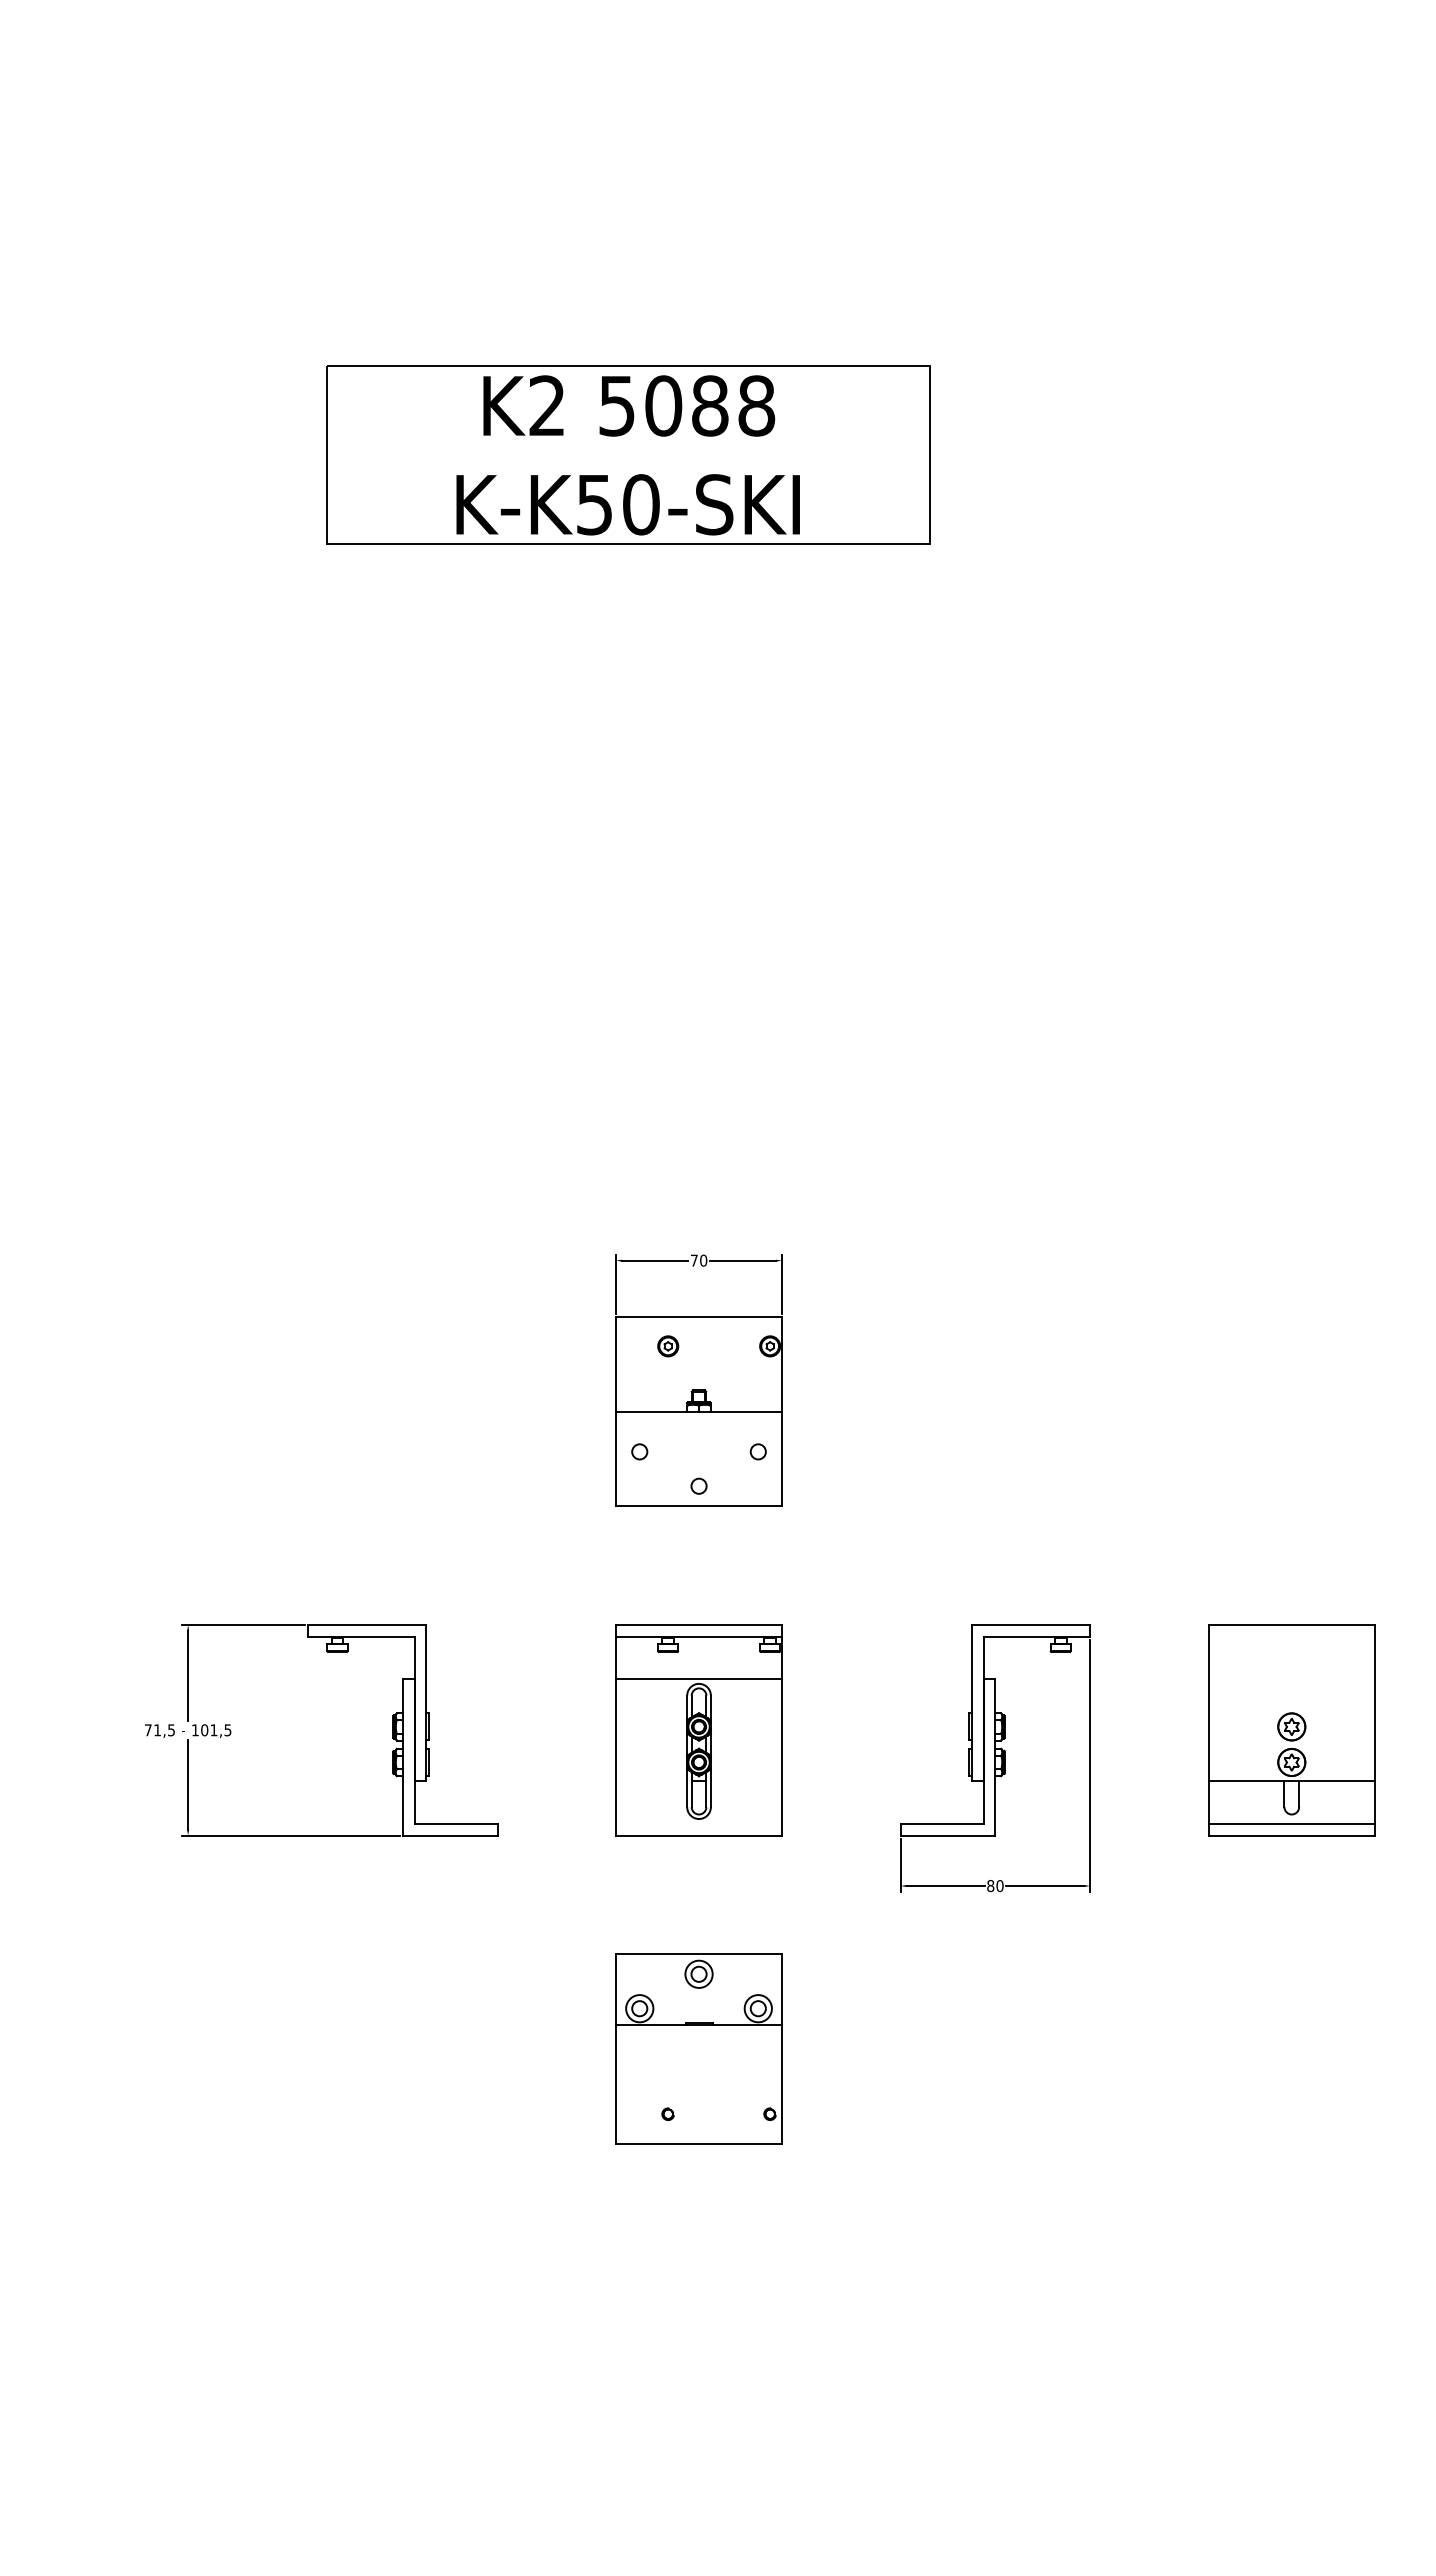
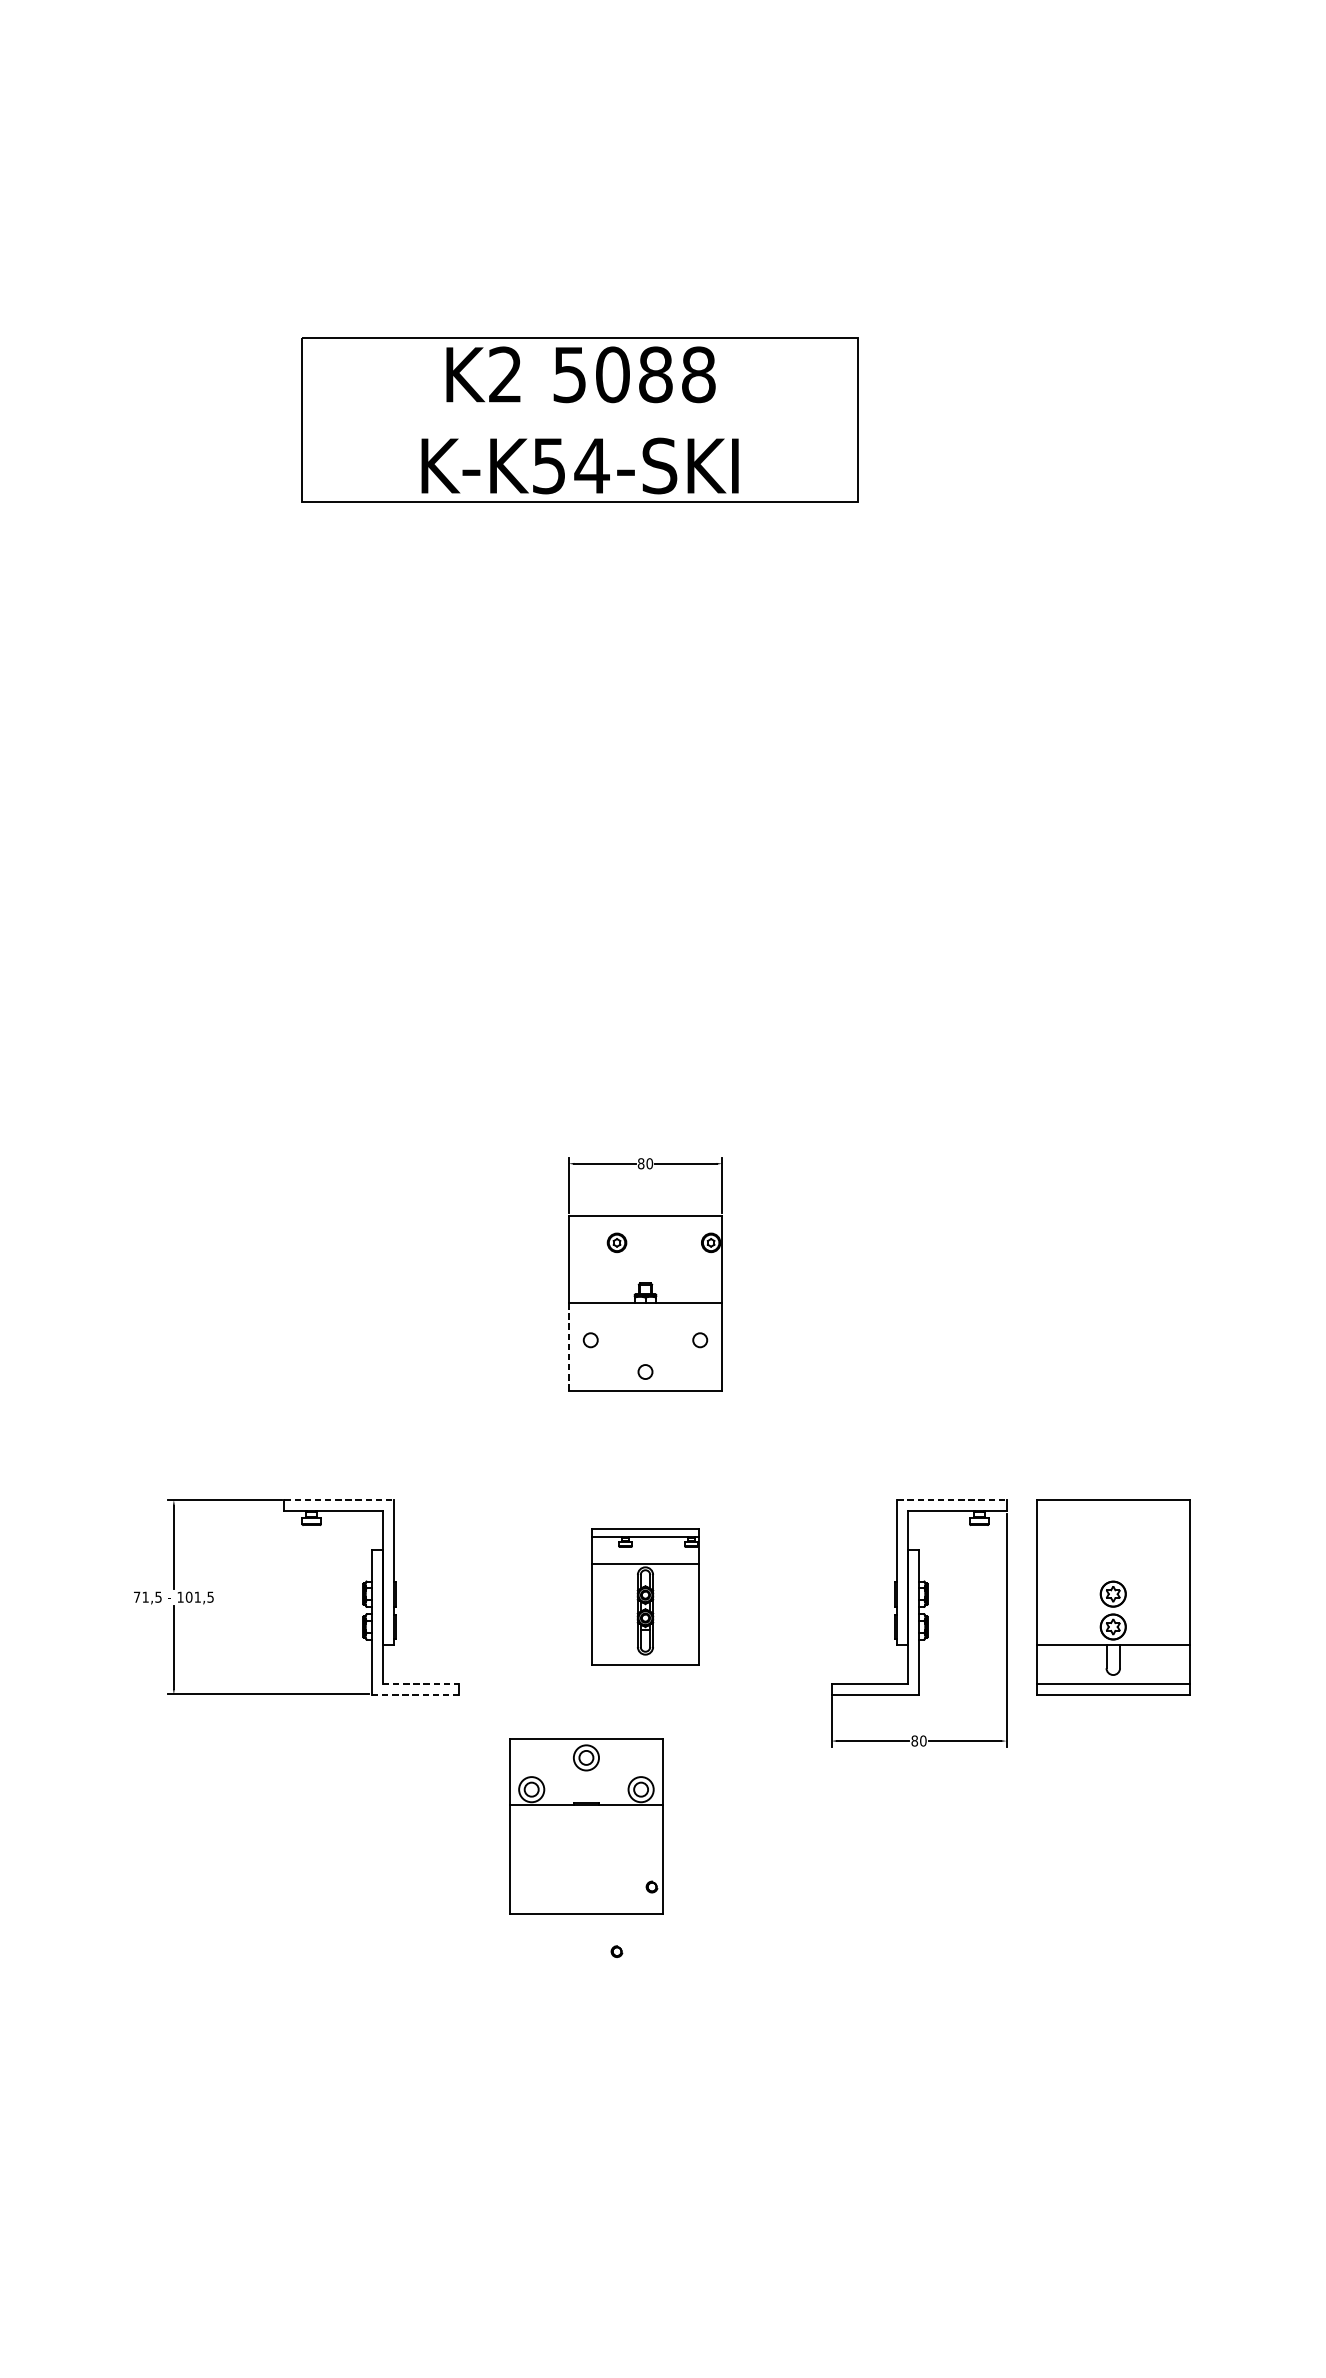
text: (640, 504) -> (591, 465), 5088^JK-K50-SKI -> 5088^JK-K54-SKI
text: (693, 1260) -> (640, 1163), 70 -> 80
line: (616, 1459) -> (569, 1347), solid -> dashed
line: (367, 1624) -> (339, 1499), solid -> dashed
line: (1031, 1624) -> (952, 1499), solid -> dashed
part: (698, 1730) -> (644, 1597), size x0.7
part: (1291, 1730) -> (1113, 1597), moved
line: (456, 1823) -> (421, 1683), solid -> dashed
line: (449, 1835) -> (415, 1694), solid -> dashed
part: (698, 2048) -> (585, 1826), moved

